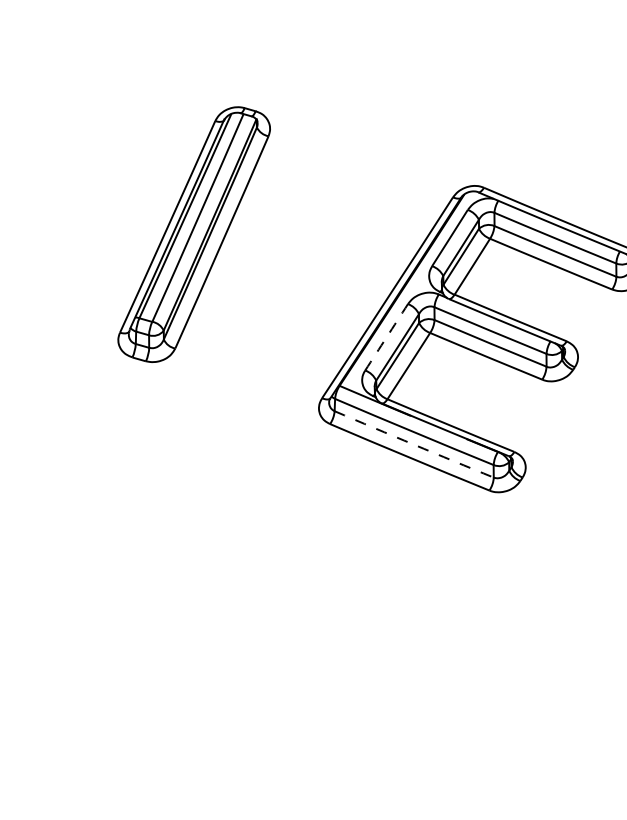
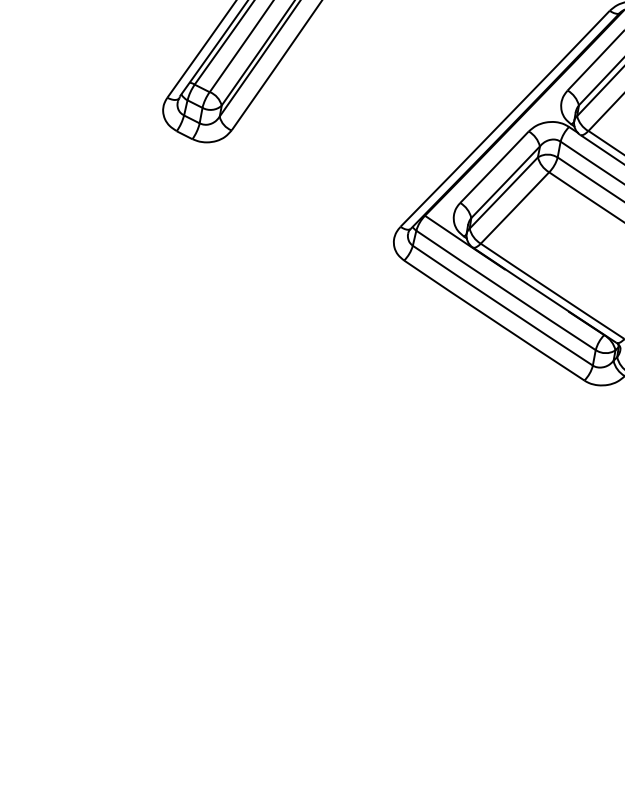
arc: (386, 337) -> (494, 167), dashed -> solid
arc: (414, 444) -> (503, 305), dashed -> solid

